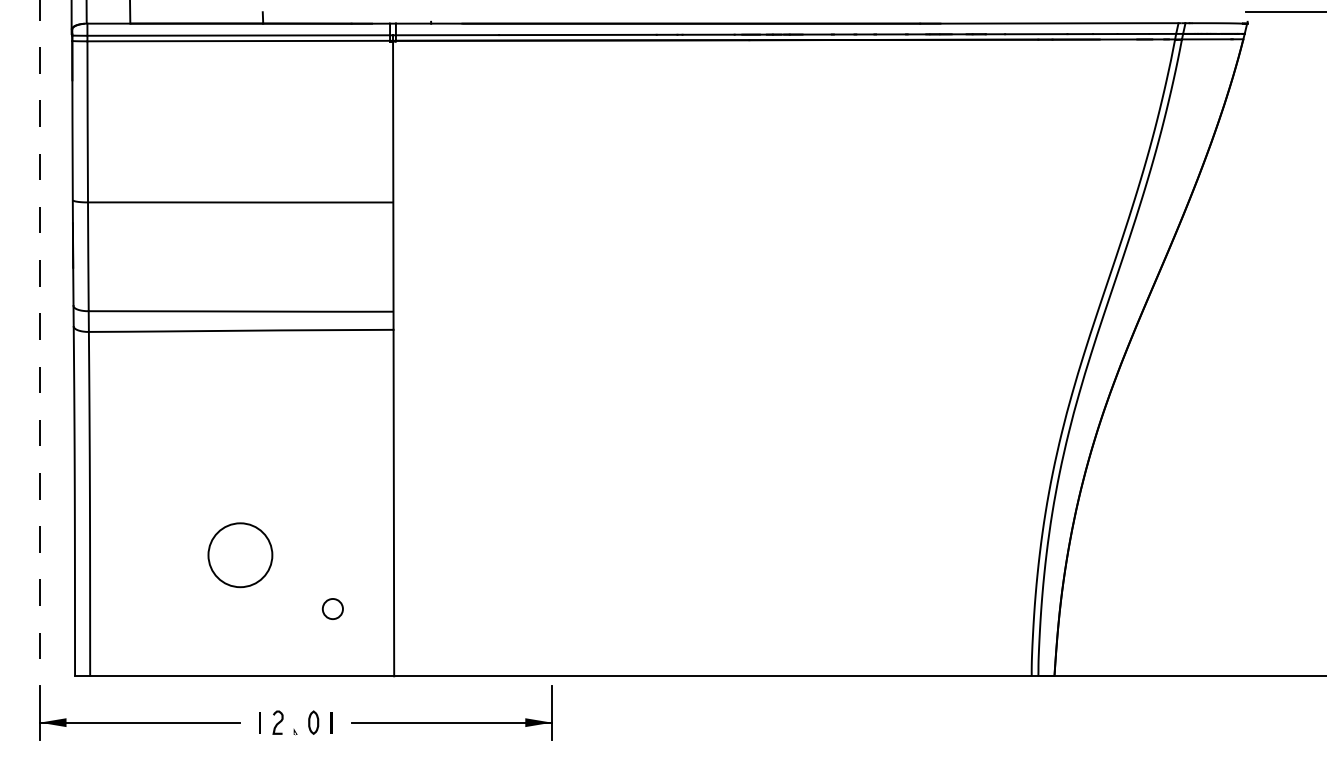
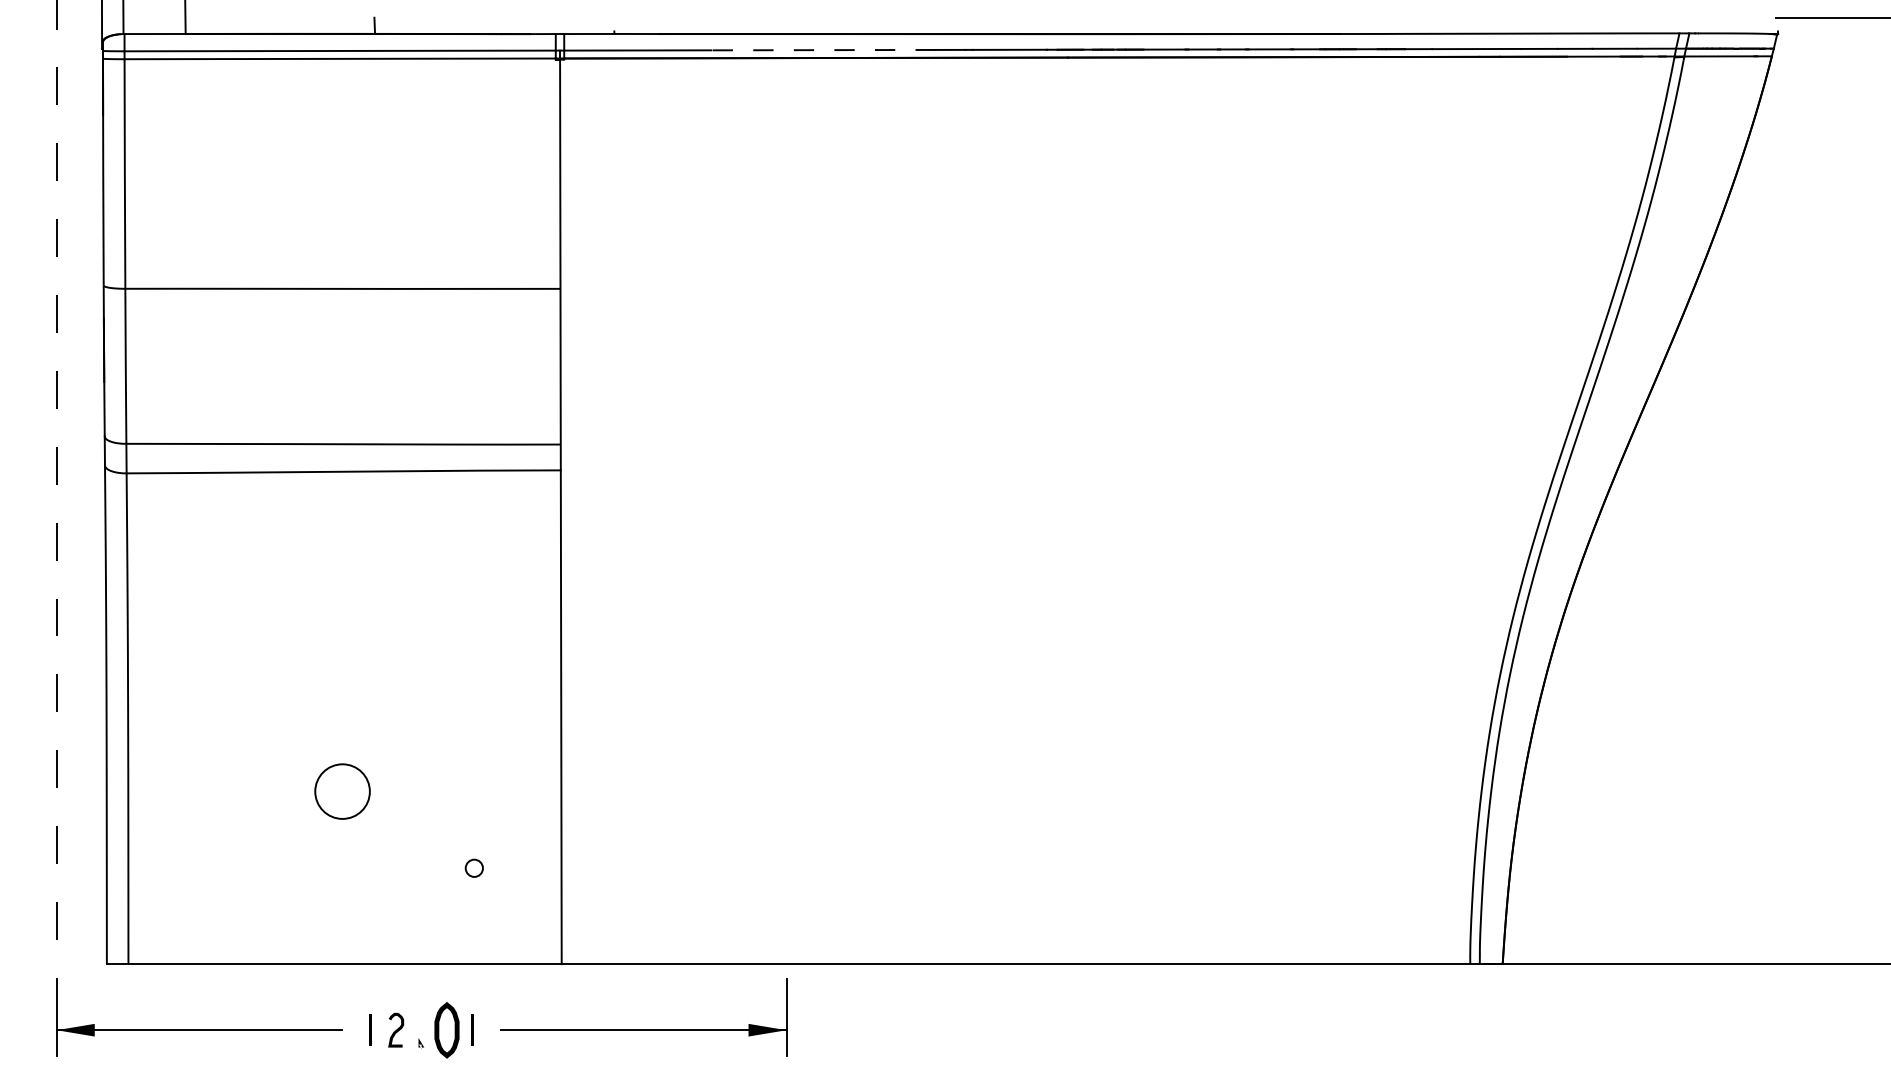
line: (577, 35) -> (823, 50), solid -> dashed
circle: (240, 555) -> (342, 791), size x0.6
circle: (332, 608) -> (473, 867), size x0.6
part: (313, 722) -> (446, 1029), size x1.6

